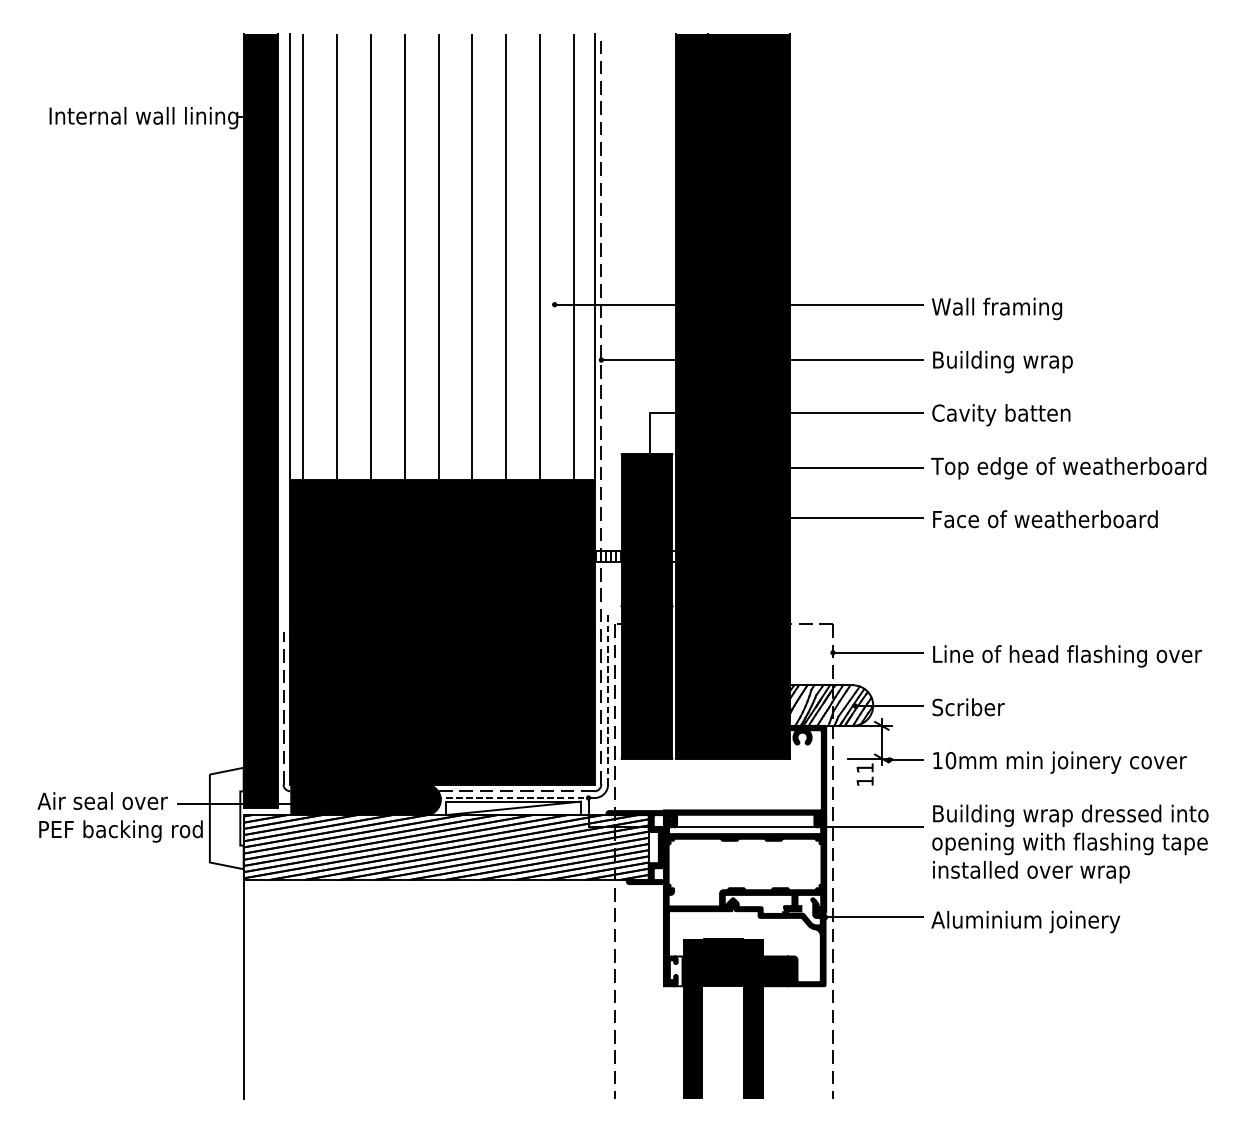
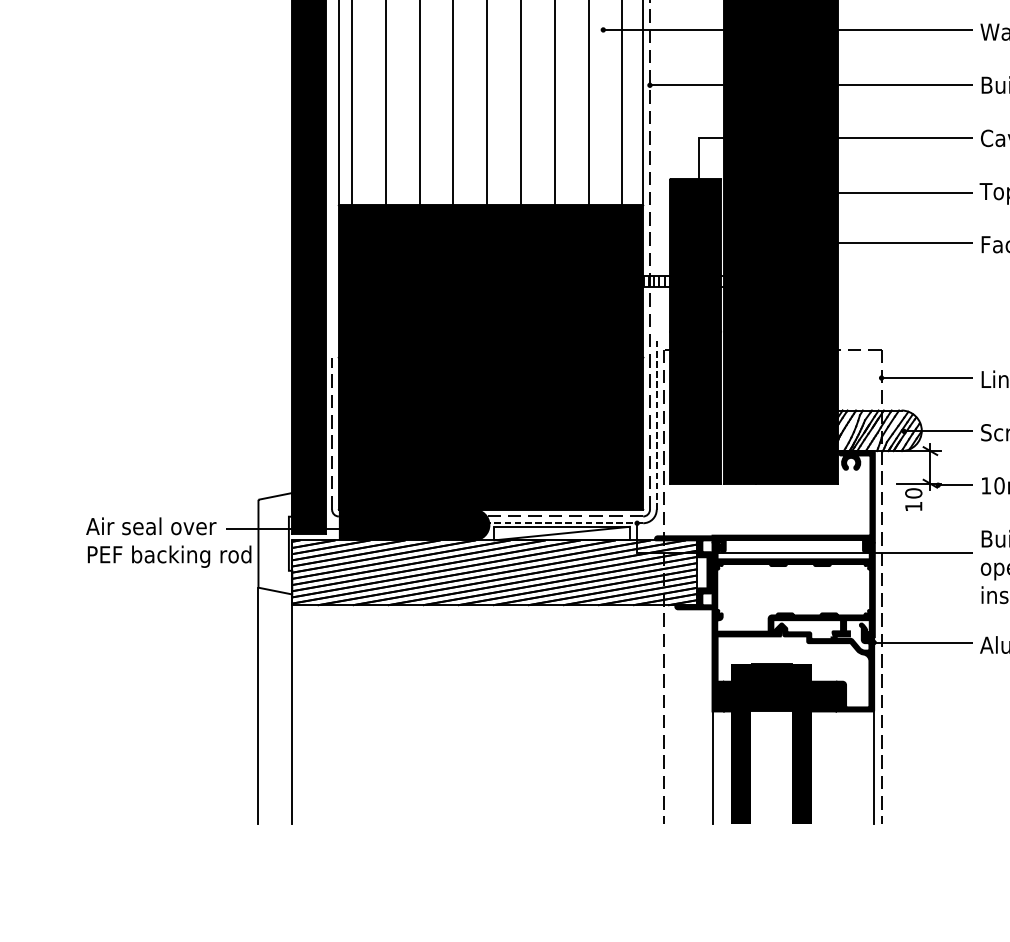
text: (864, 768) -> (913, 493), 11 -> 10
fill: (675, 971) -> (724, 696), added
line: (209, 980) -> (258, 705), added
line: (663, 1042) -> (712, 767), added
line: (825, 1042) -> (874, 767), added

